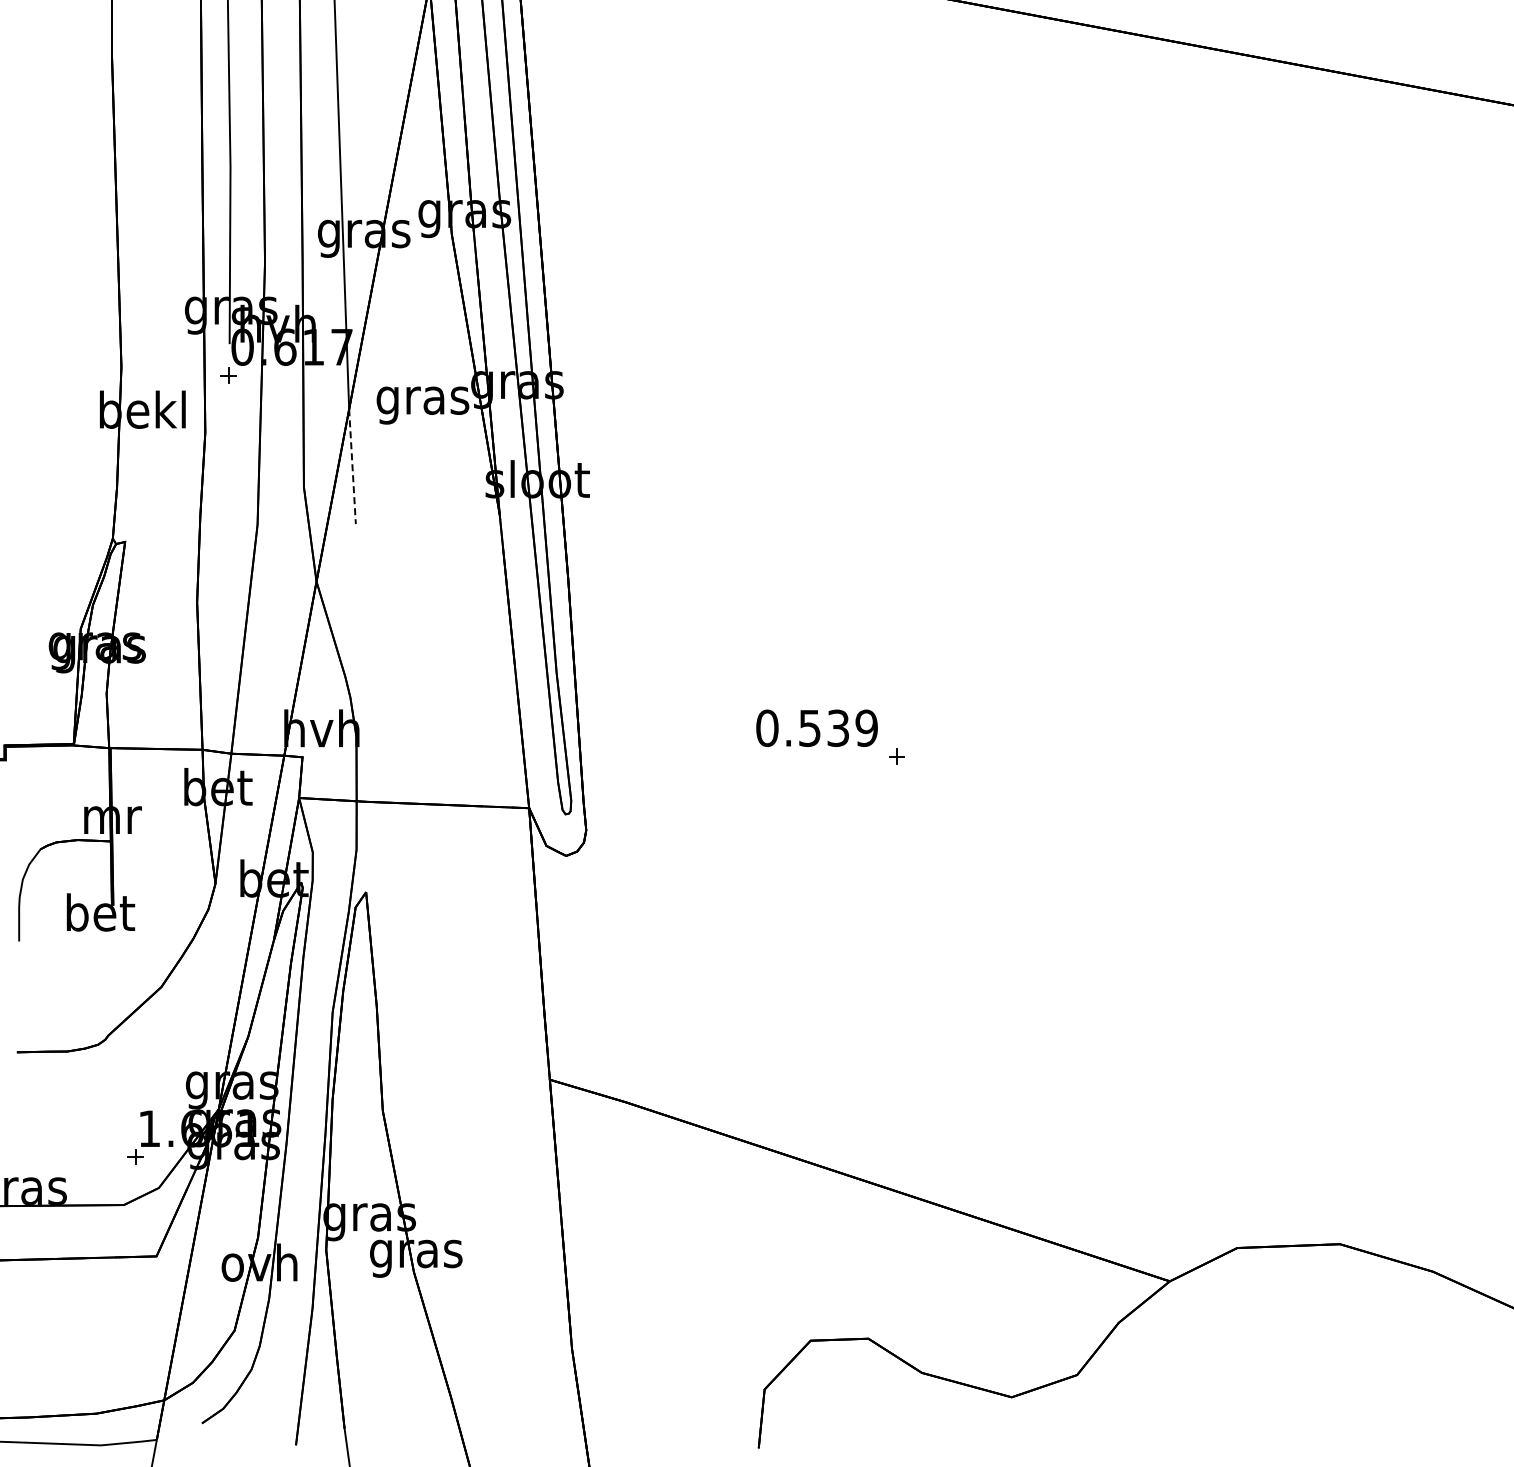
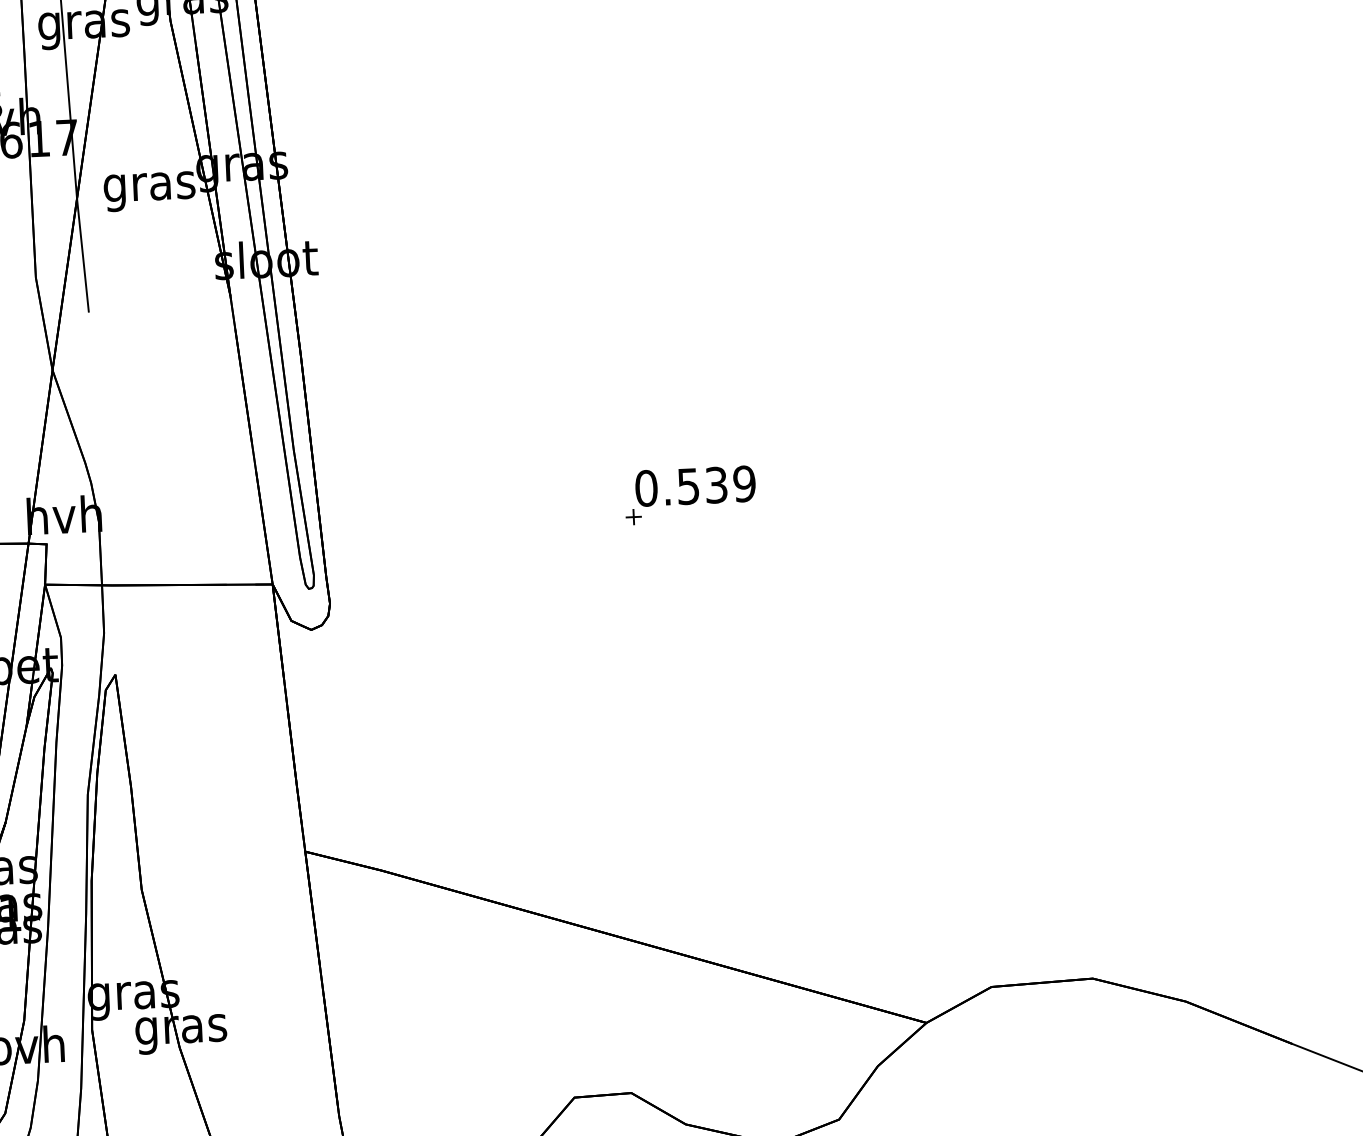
line: (352, 467) -> (82, 255), dashed -> solid
text: (816, 727) -> (694, 485), moved

